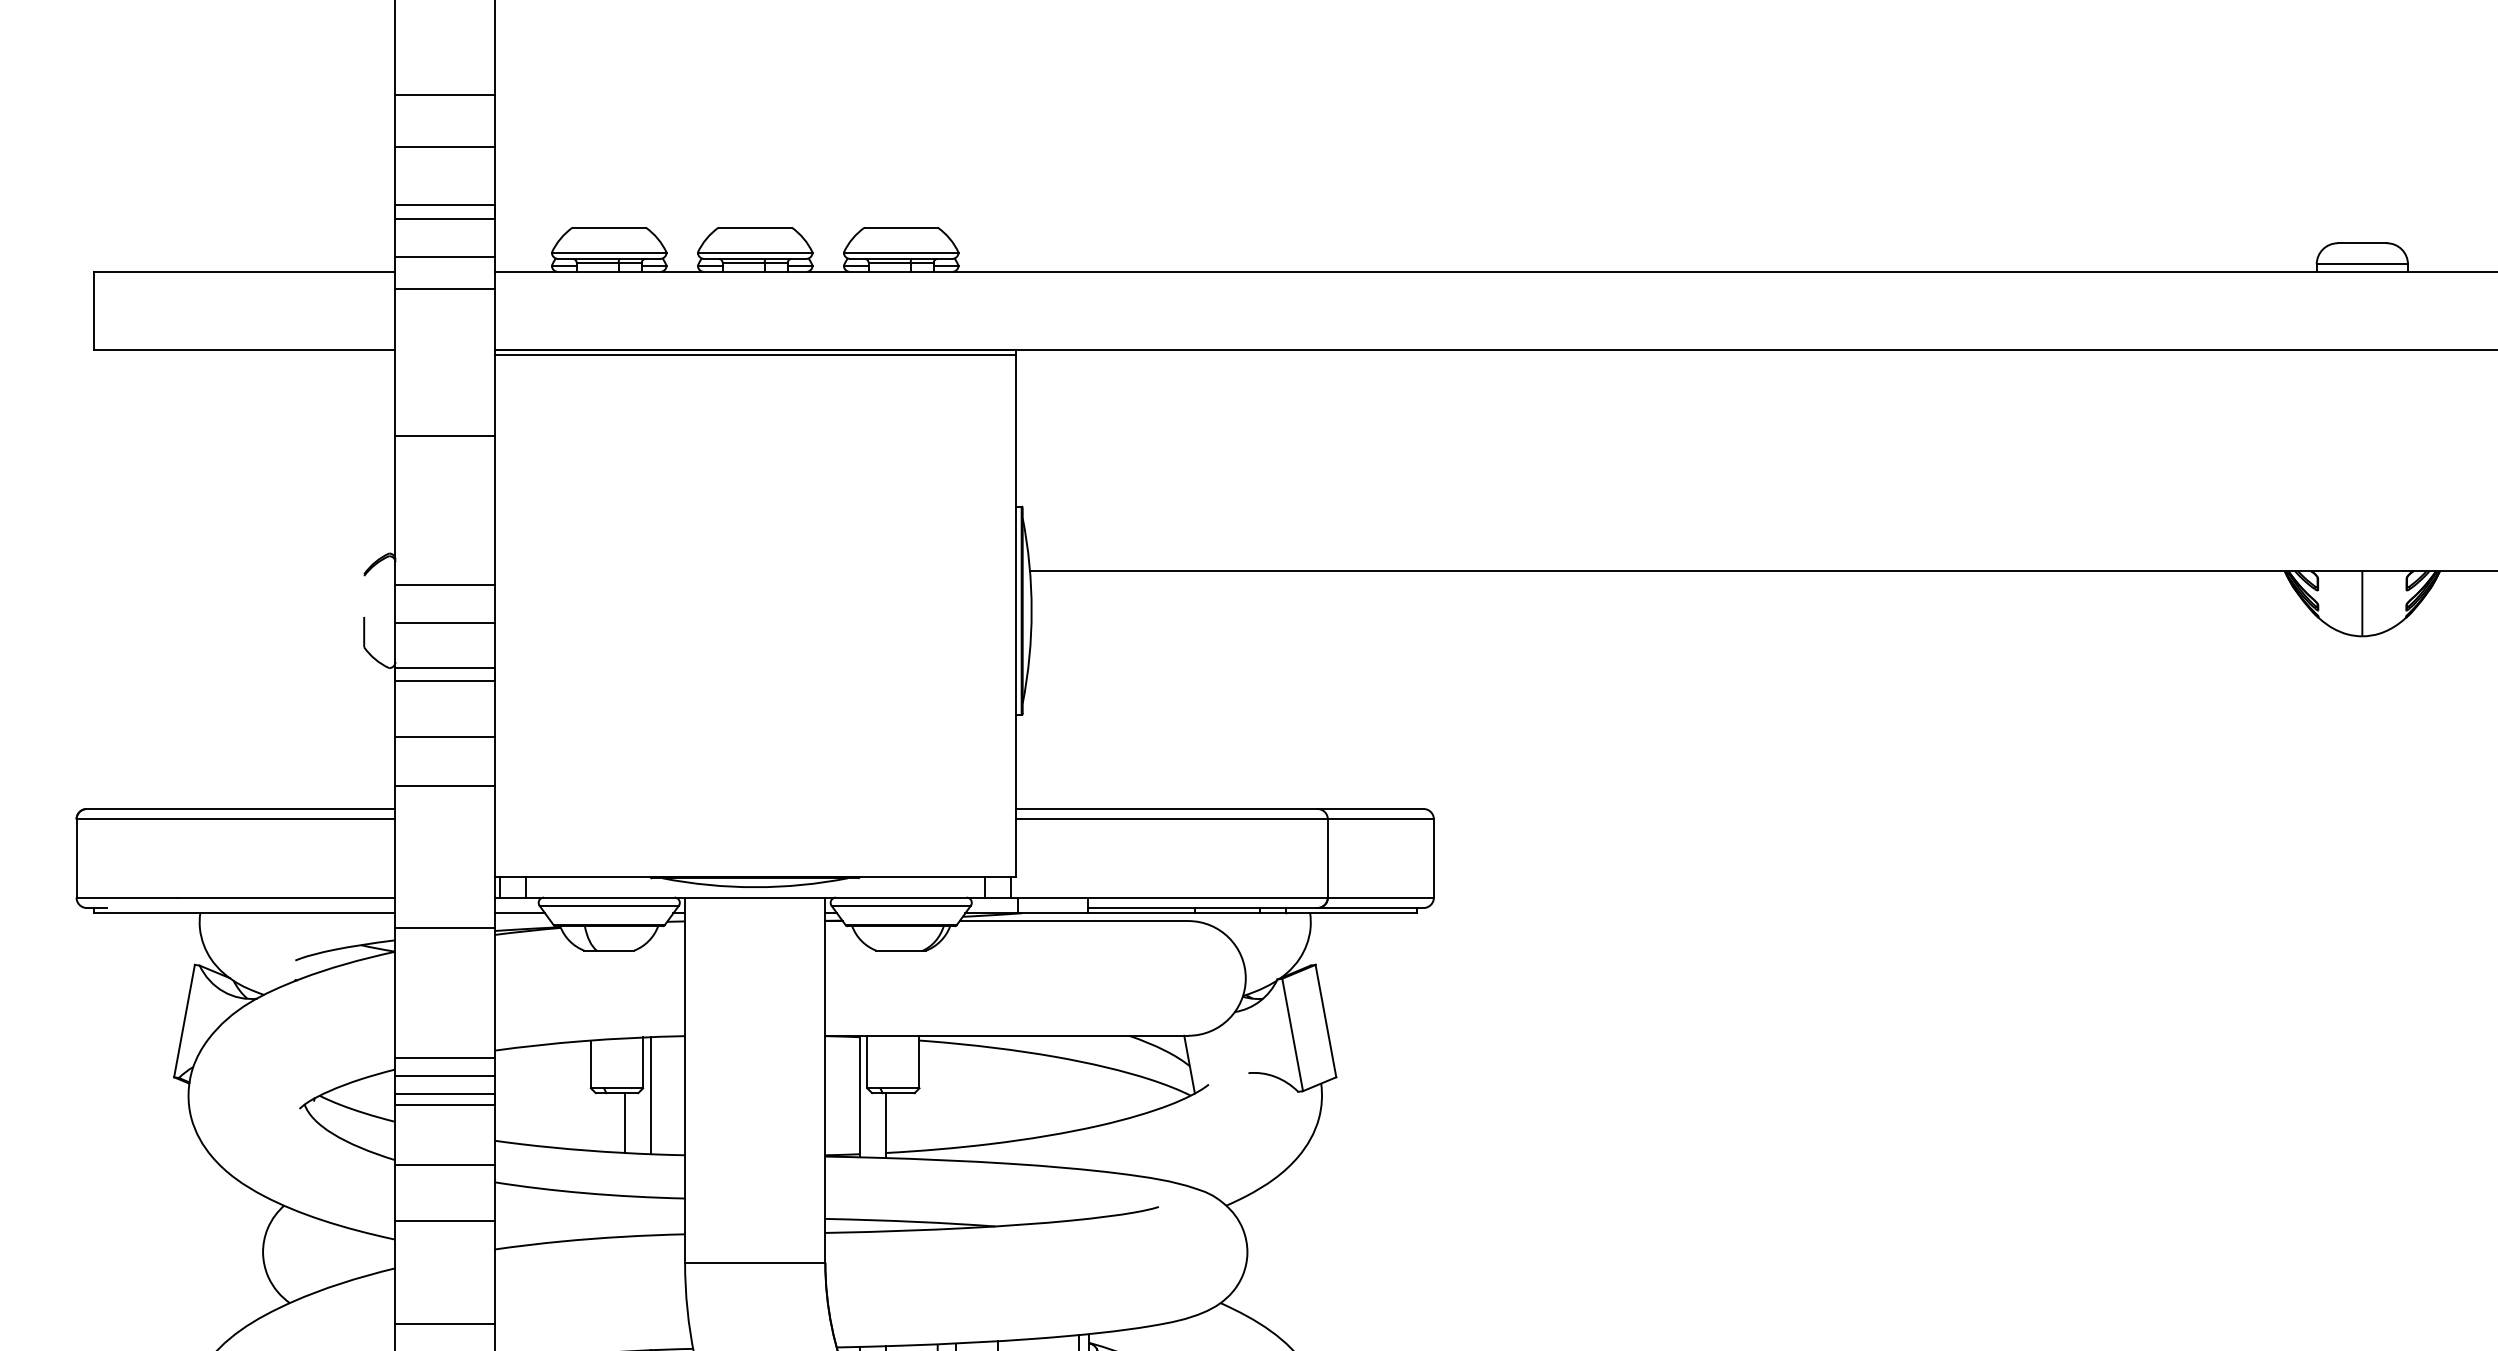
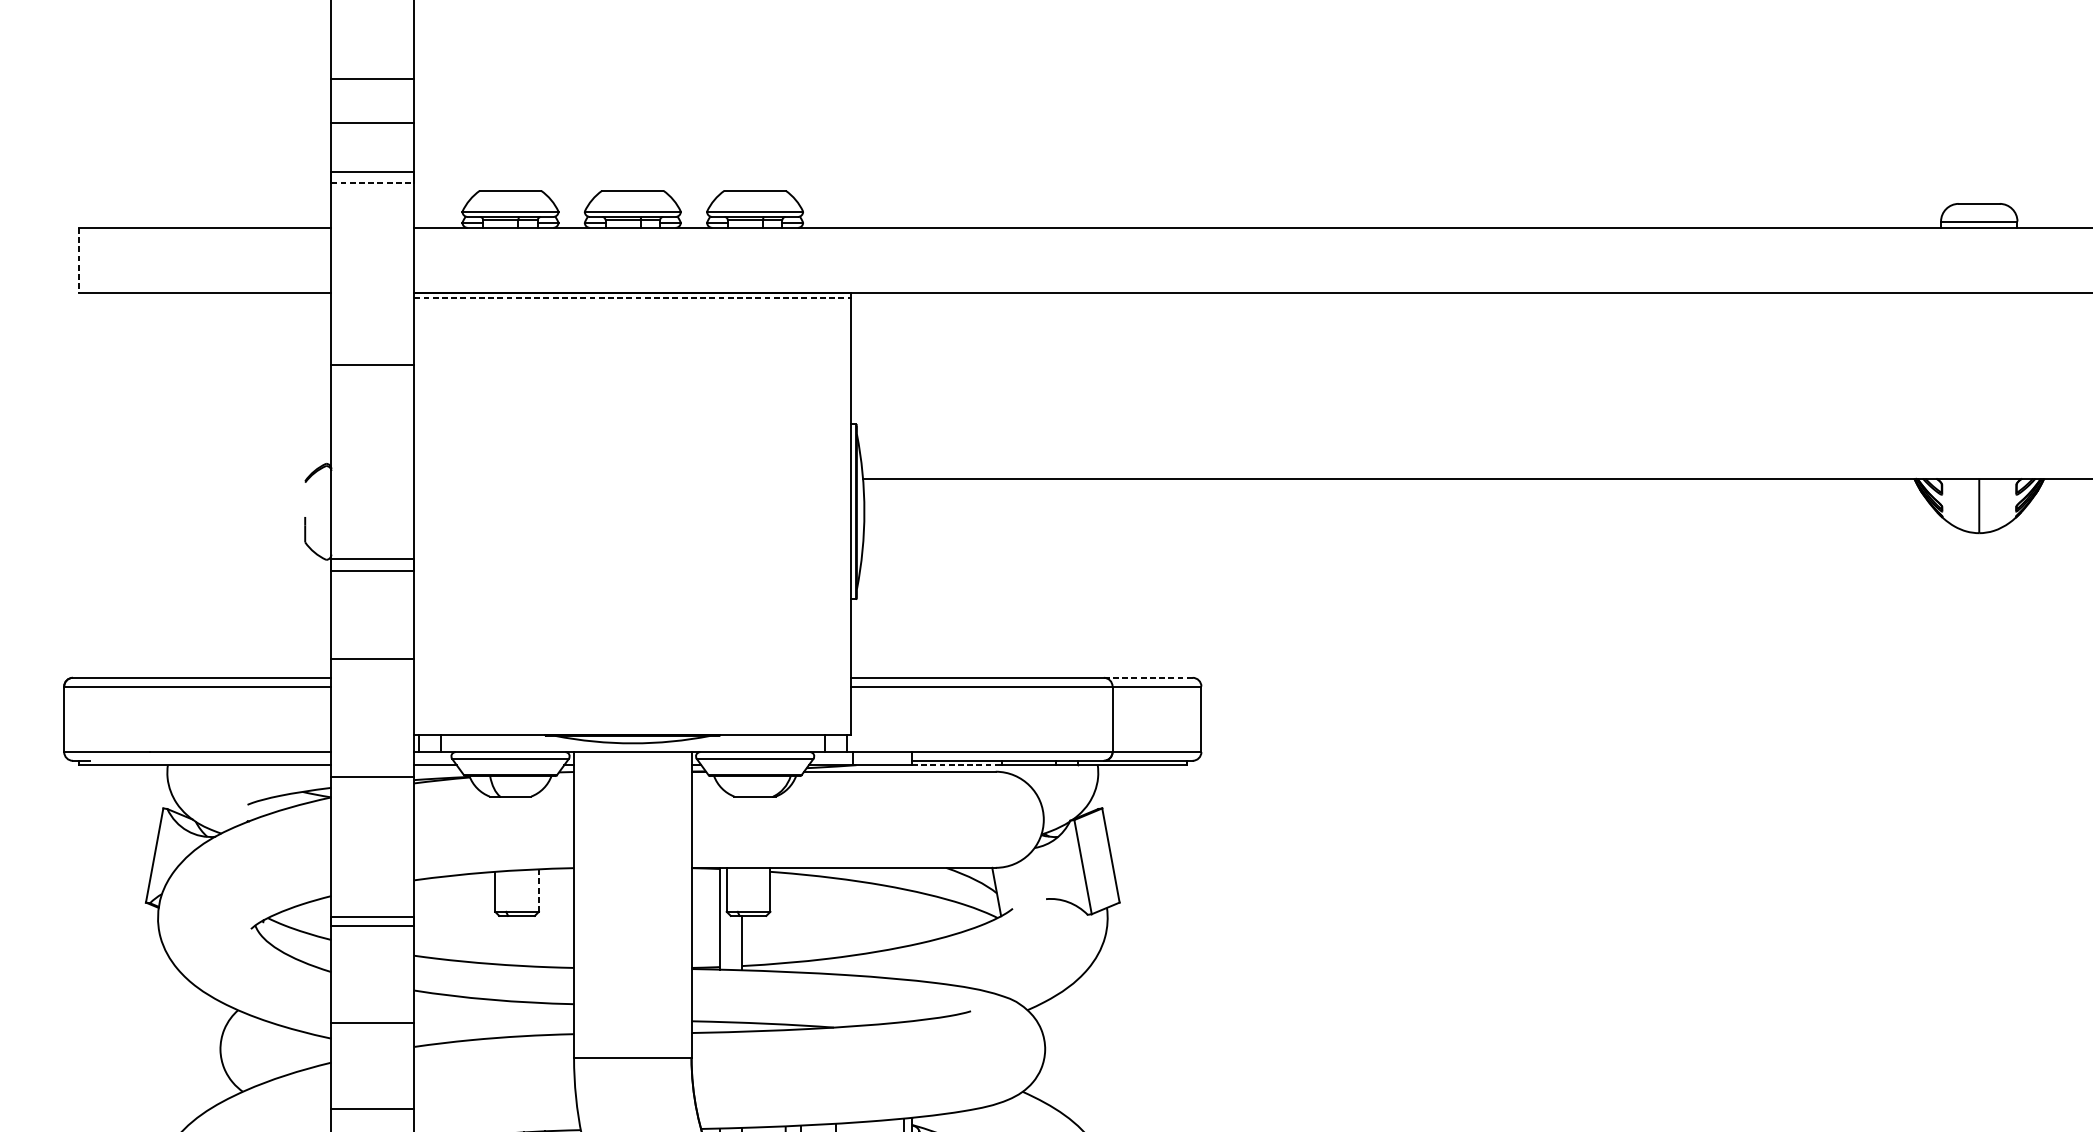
line: (445, 218) -> (373, 183), solid -> dashed
line: (444, 257) -> (372, 215), removed
line: (444, 289) -> (372, 242), removed
line: (94, 311) -> (79, 261), solid -> dashed
line: (755, 355) -> (633, 297), solid -> dashed
line: (444, 584) -> (372, 489), removed
line: (444, 622) -> (372, 521), removed
line: (444, 736) -> (372, 617), removed
line: (1370, 808) -> (1148, 677), solid -> dashed
line: (1141, 913) -> (956, 765), solid -> dashed
line: (444, 1058) -> (372, 886), removed
line: (643, 1063) -> (539, 891), solid -> dashed
line: (444, 1076) -> (372, 901), removed
line: (650, 1095) -> (545, 917), removed
line: (624, 1123) -> (523, 941), removed
line: (444, 1164) -> (372, 975), removed

